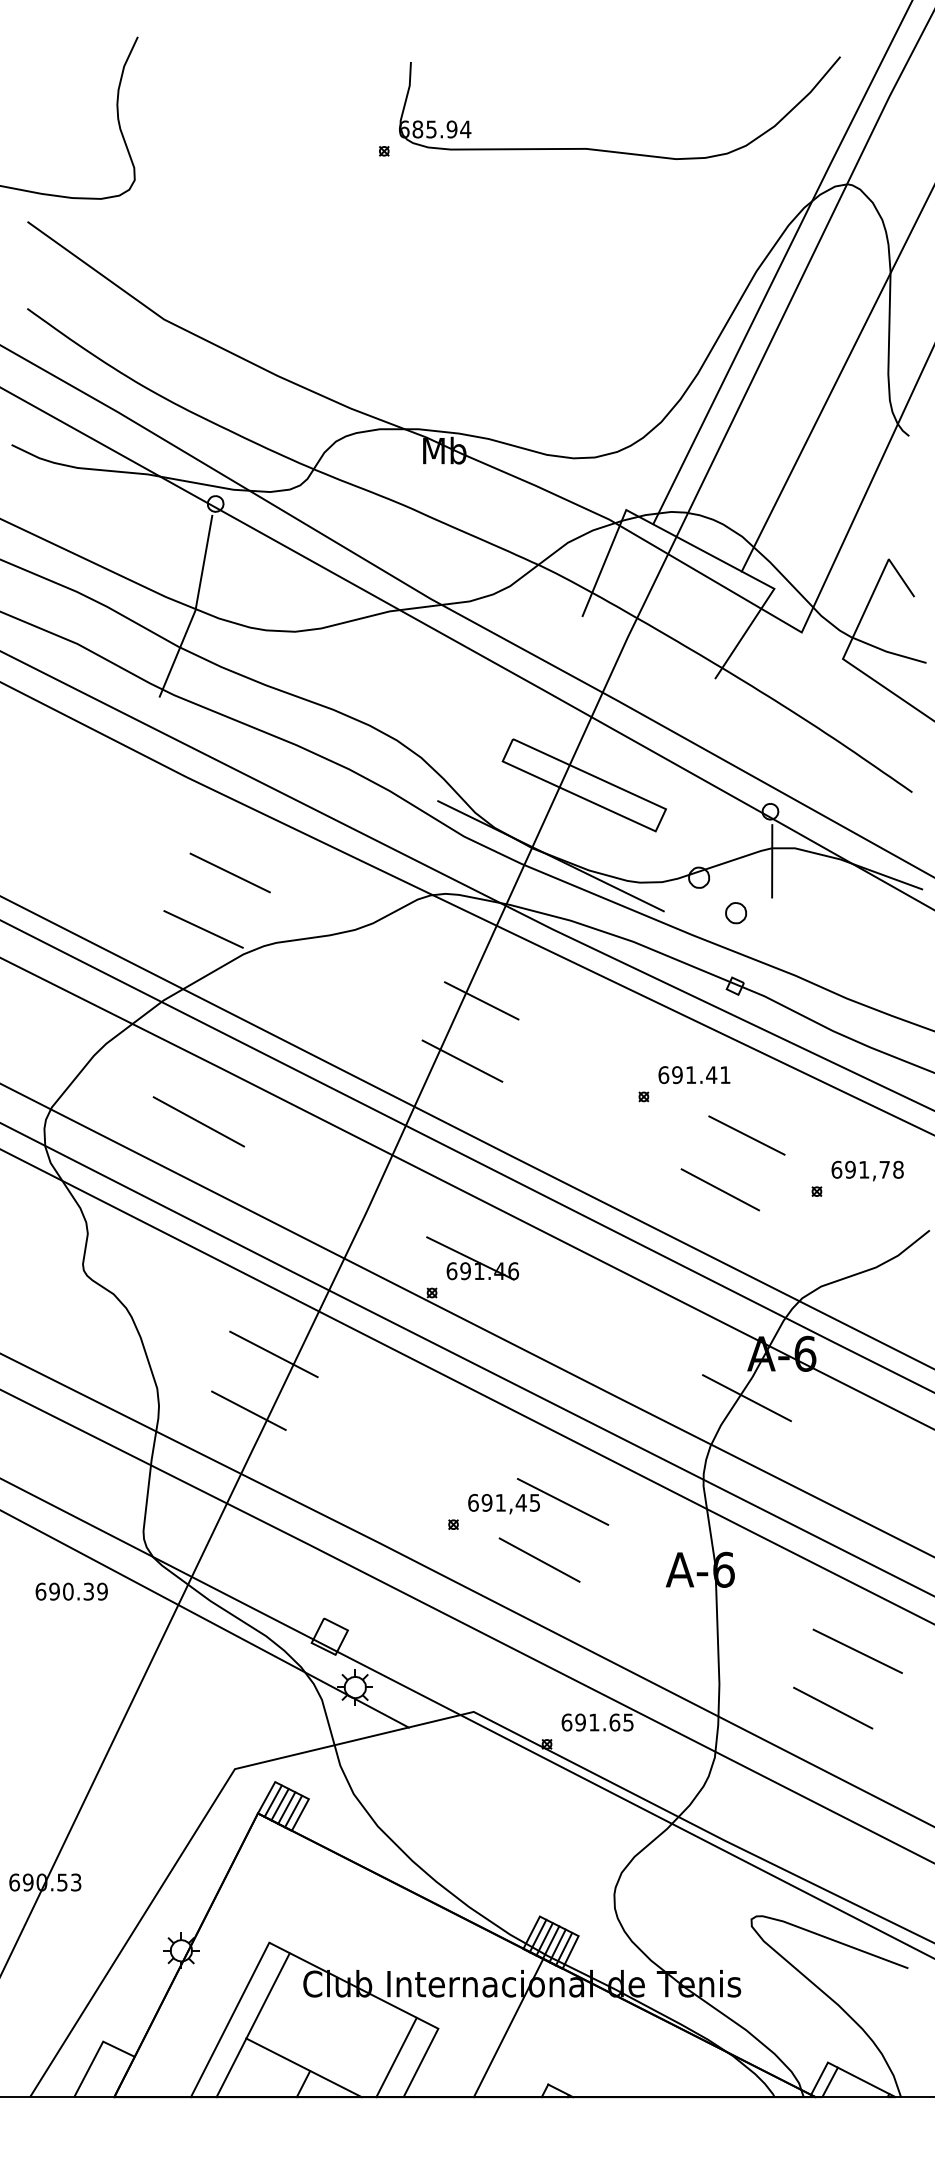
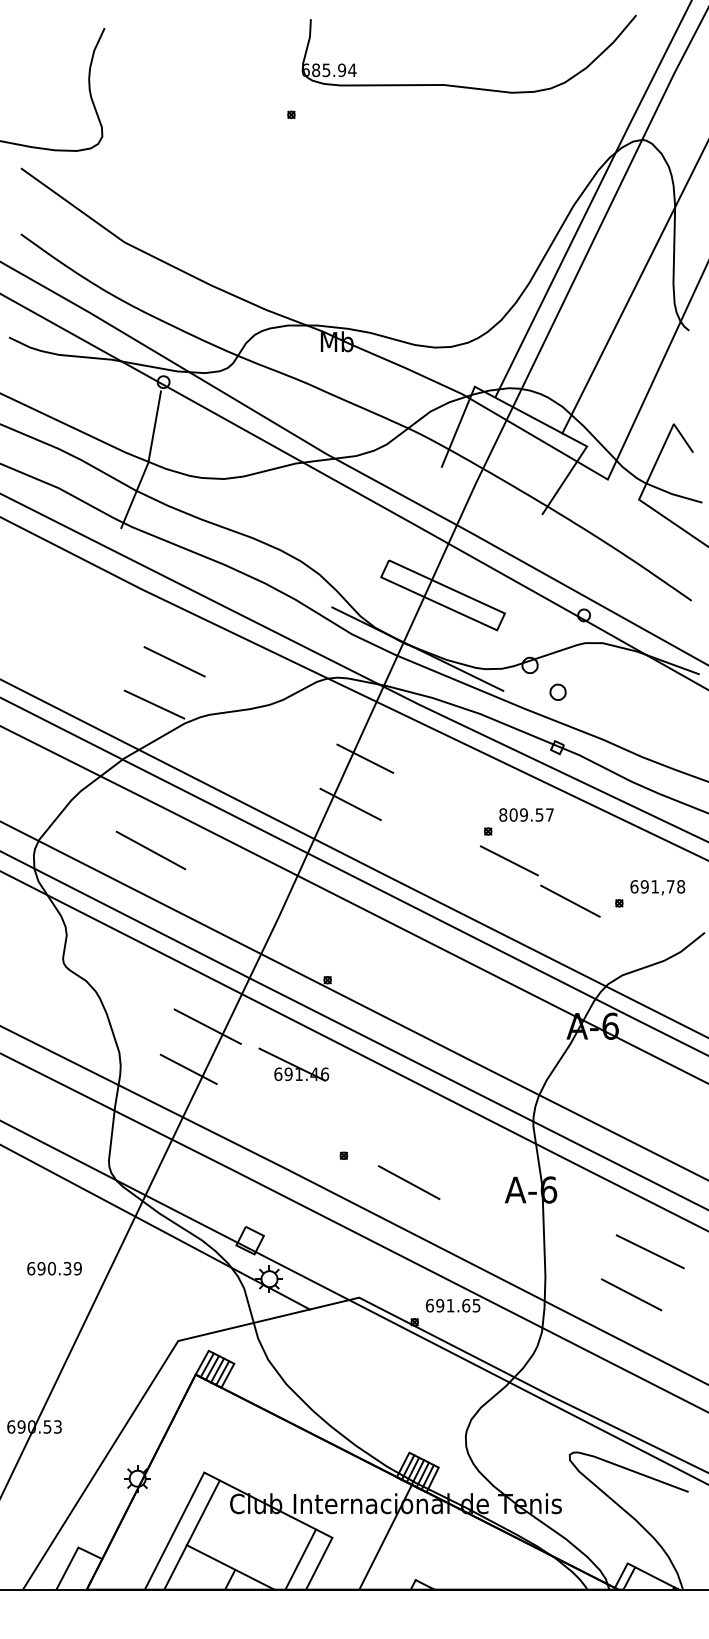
part: (611, 150) -> (462, 86), moved
line: (772, 861) -> (585, 653), removed
text: (694, 1075) -> (526, 815), 691.41 -> 809.57
line: (746, 1135) -> (509, 860), moved
line: (719, 1189) -> (569, 900), moved
part: (472, 1258) -> (293, 1064), moved
line: (746, 1398) -> (565, 1060), removed
part: (538, 1501) -> (408, 1138), removed
text: (71, 1591) -> (54, 1268), moved

